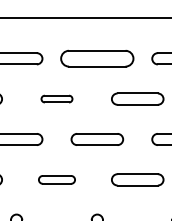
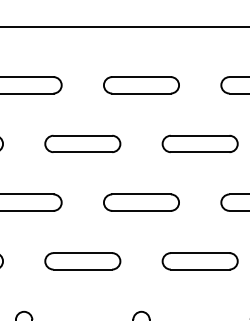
part: (97, 58) -> (141, 84), size x0.71
part: (56, 98) -> (82, 143), size x1.67
part: (56, 179) -> (82, 260), size x1.43

